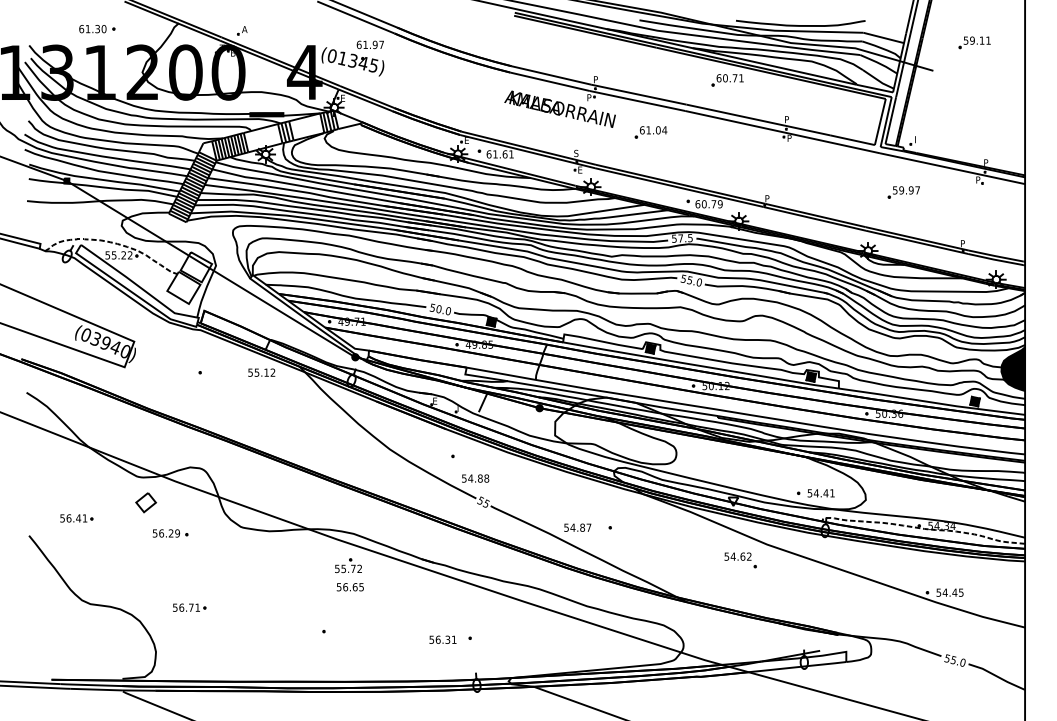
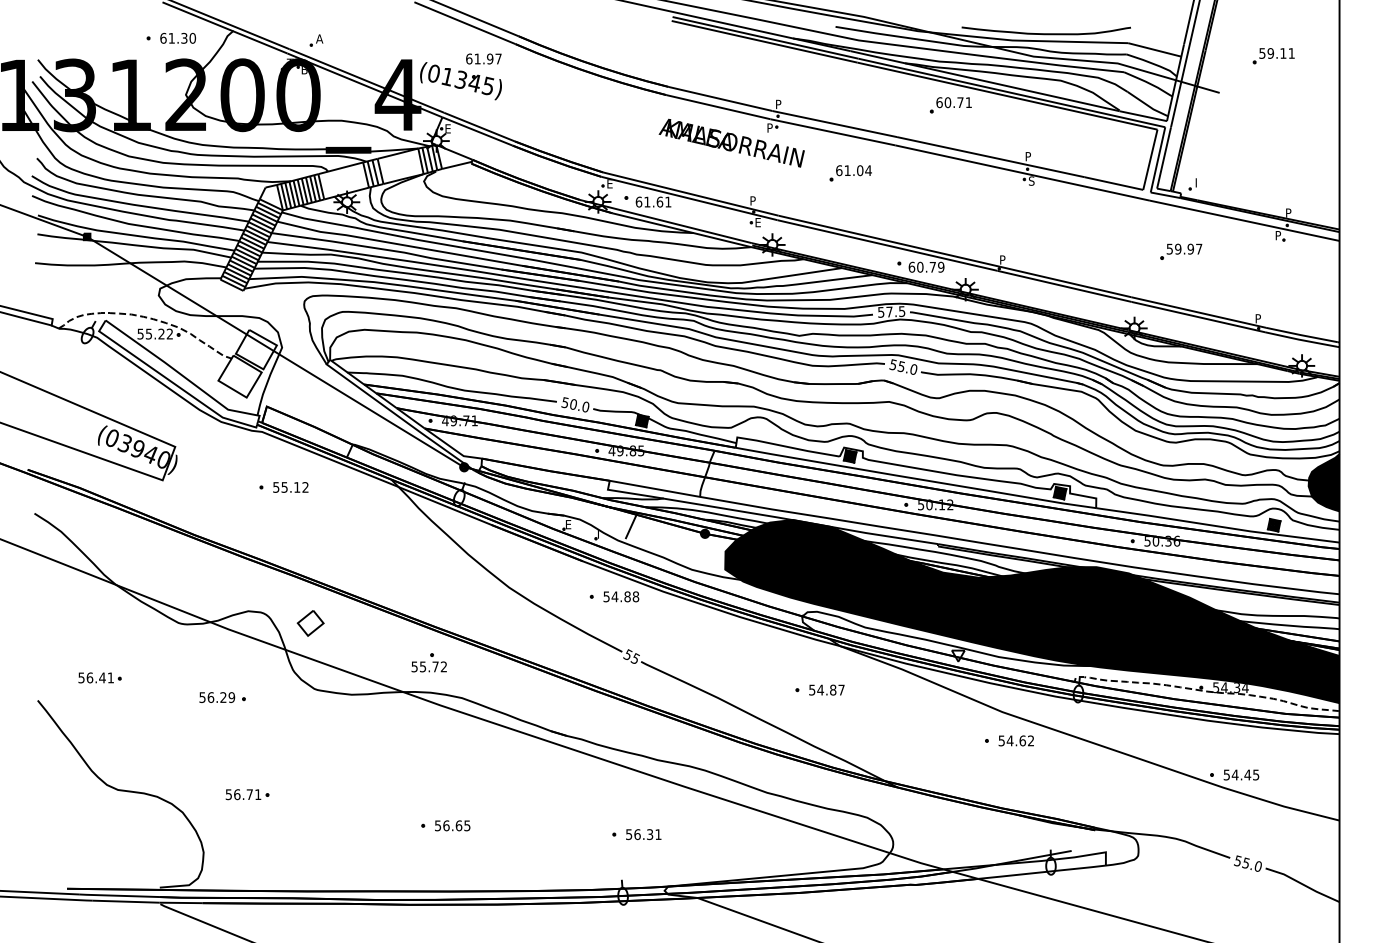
text: (92, 28) -> (177, 37), moved
text: (789, 137) -> (1031, 180), P -> S
text: (575, 153) -> (752, 200), S -> P
text: (261, 372) -> (290, 487), moved
fill: (790, 467) -> (1032, 611), added
text: (475, 478) -> (621, 596), moved
part: (145, 502) -> (310, 623), moved
text: (577, 527) -> (826, 689), moved
text: (737, 556) -> (1015, 740), moved
part: (347, 565) -> (428, 662), moved
text: (350, 586) -> (452, 825), moved
text: (442, 639) -> (643, 834), moved

